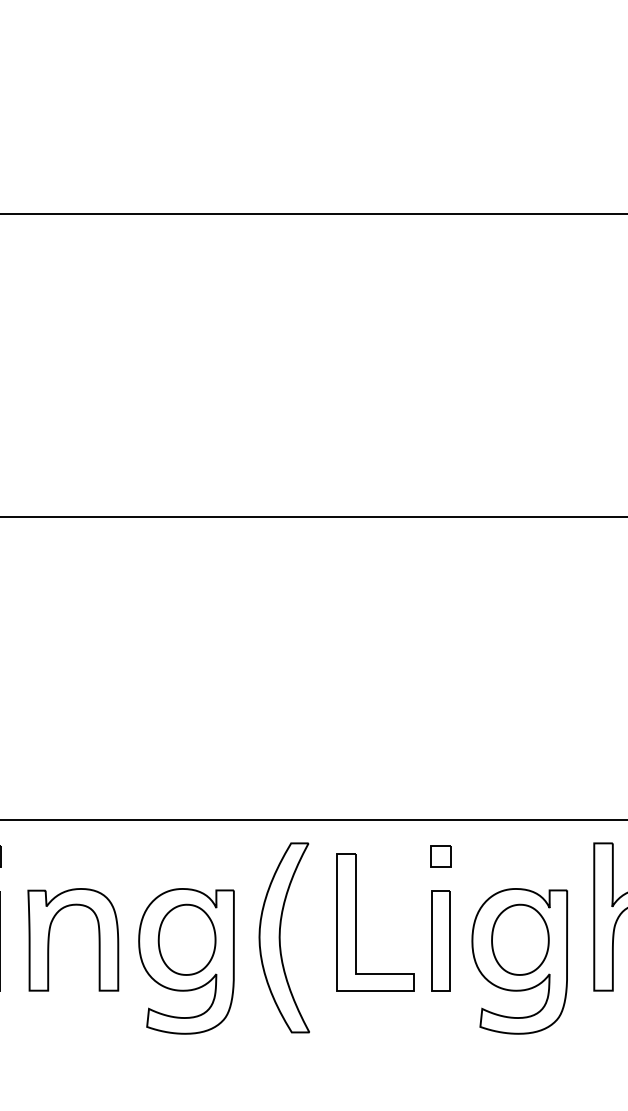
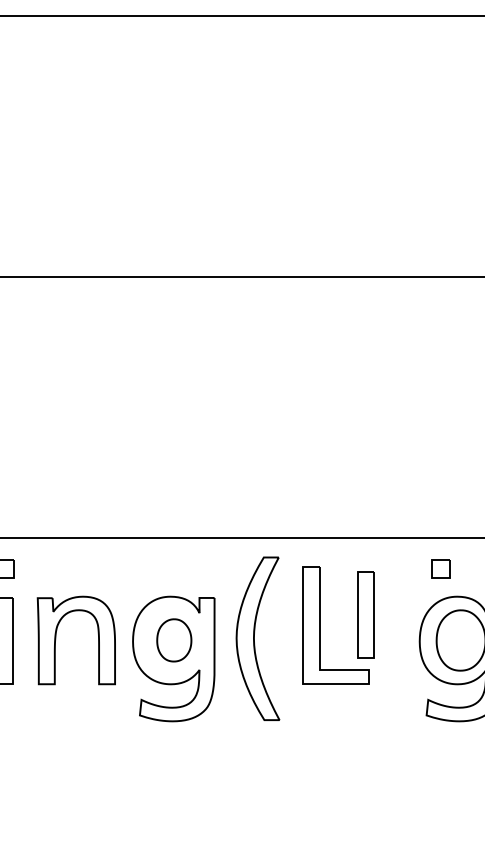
part: (440, 856) -> (440, 568), moved
part: (186, 939) -> (173, 640), size x0.7
part: (440, 940) -> (365, 615), moved

